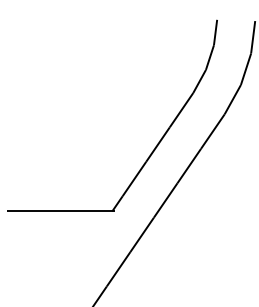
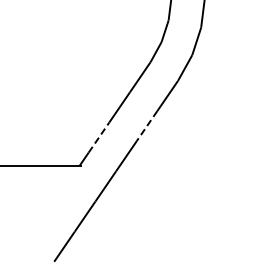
line: (188, 166) -> (146, 126), solid -> dashed
line: (135, 178) -> (99, 137), solid -> dashed

